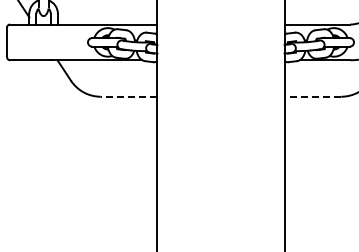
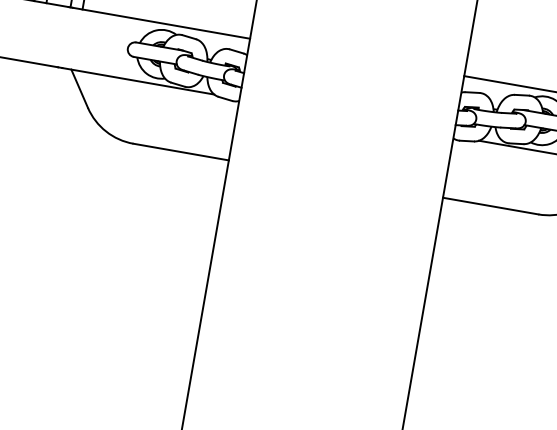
line: (128, 96) -> (180, 151), dashed -> solid
line: (312, 96) -> (490, 205), dashed -> solid

